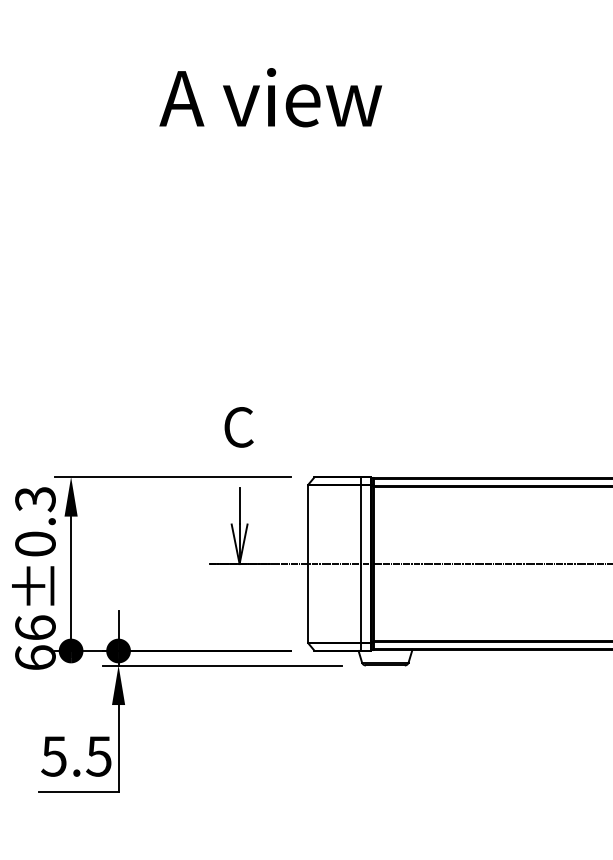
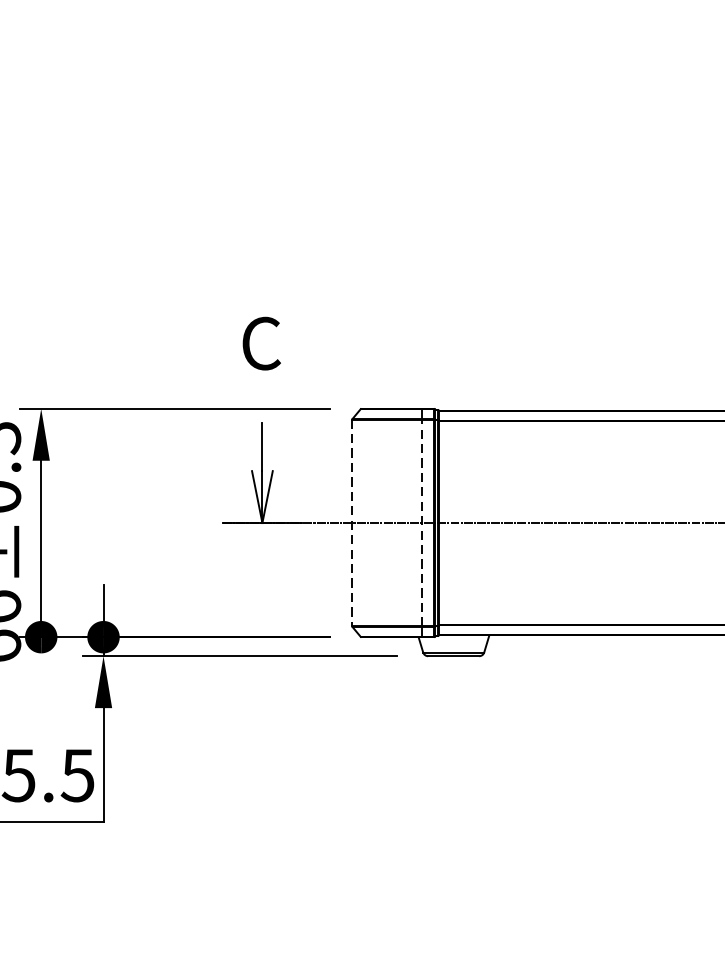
line: (308, 564) -> (352, 523), solid -> dashed
line: (360, 564) -> (421, 523), solid -> dashed

